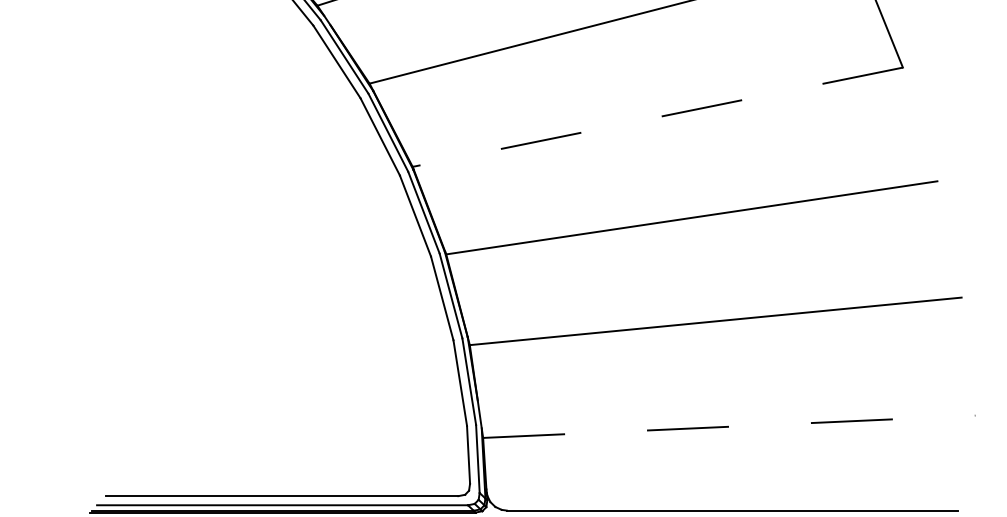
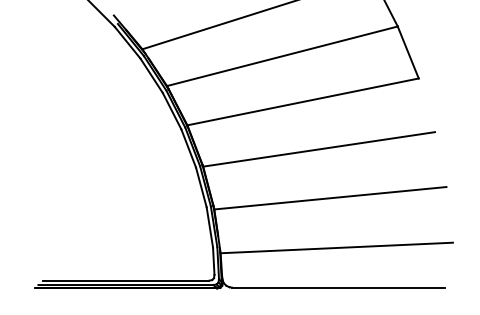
line: (656, 118) -> (302, 102), dashed -> solid
line: (730, 425) -> (337, 247), dashed -> solid

